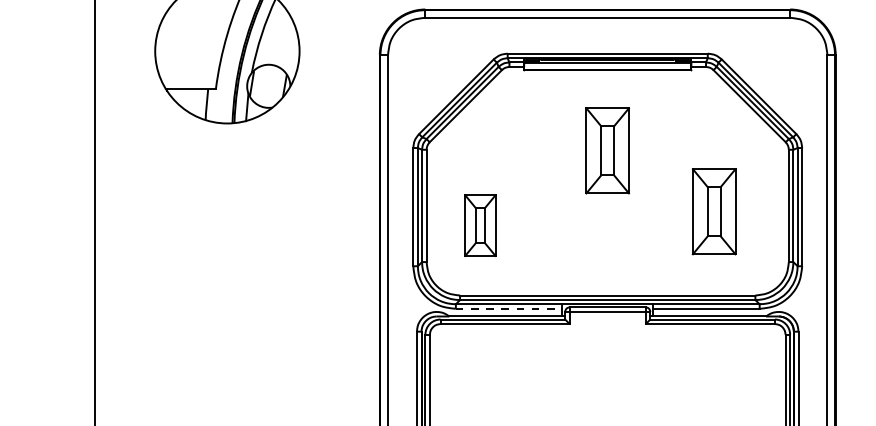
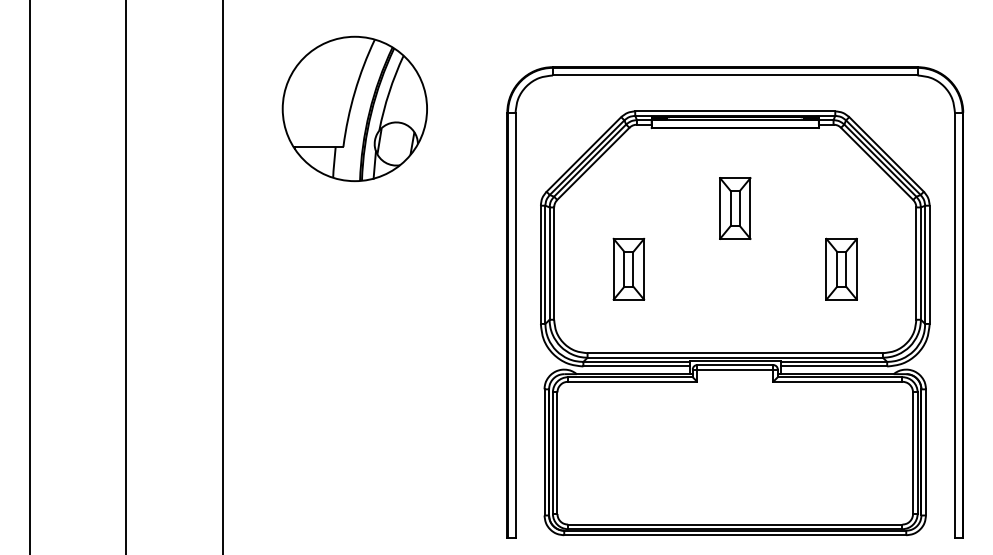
part: (607, 150) -> (735, 208), size x0.71
part: (713, 210) -> (841, 268), size x0.71
part: (479, 224) -> (628, 268), moved
line: (509, 308) -> (637, 366), dashed -> solid

